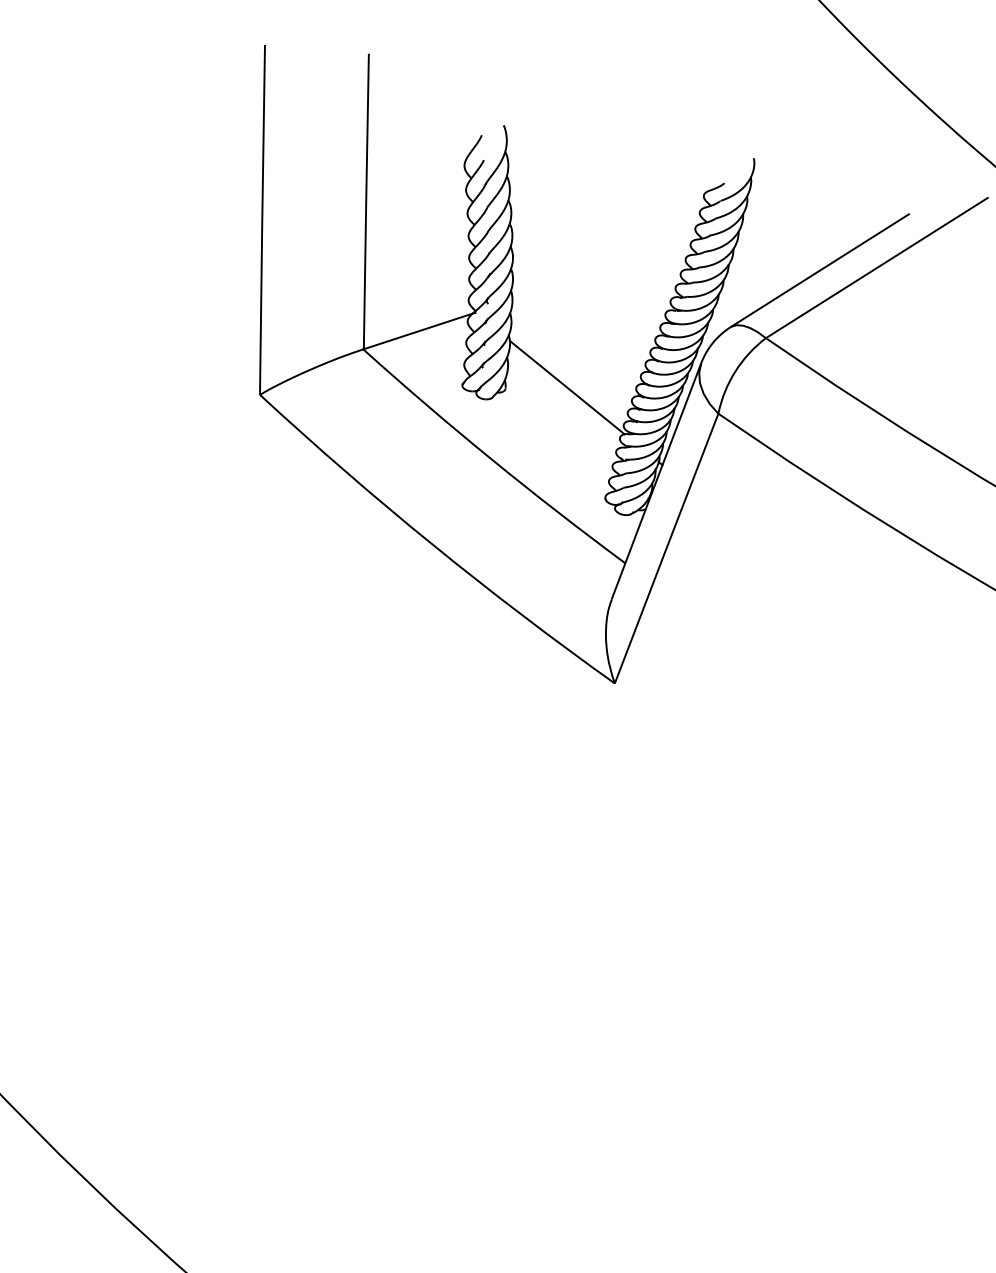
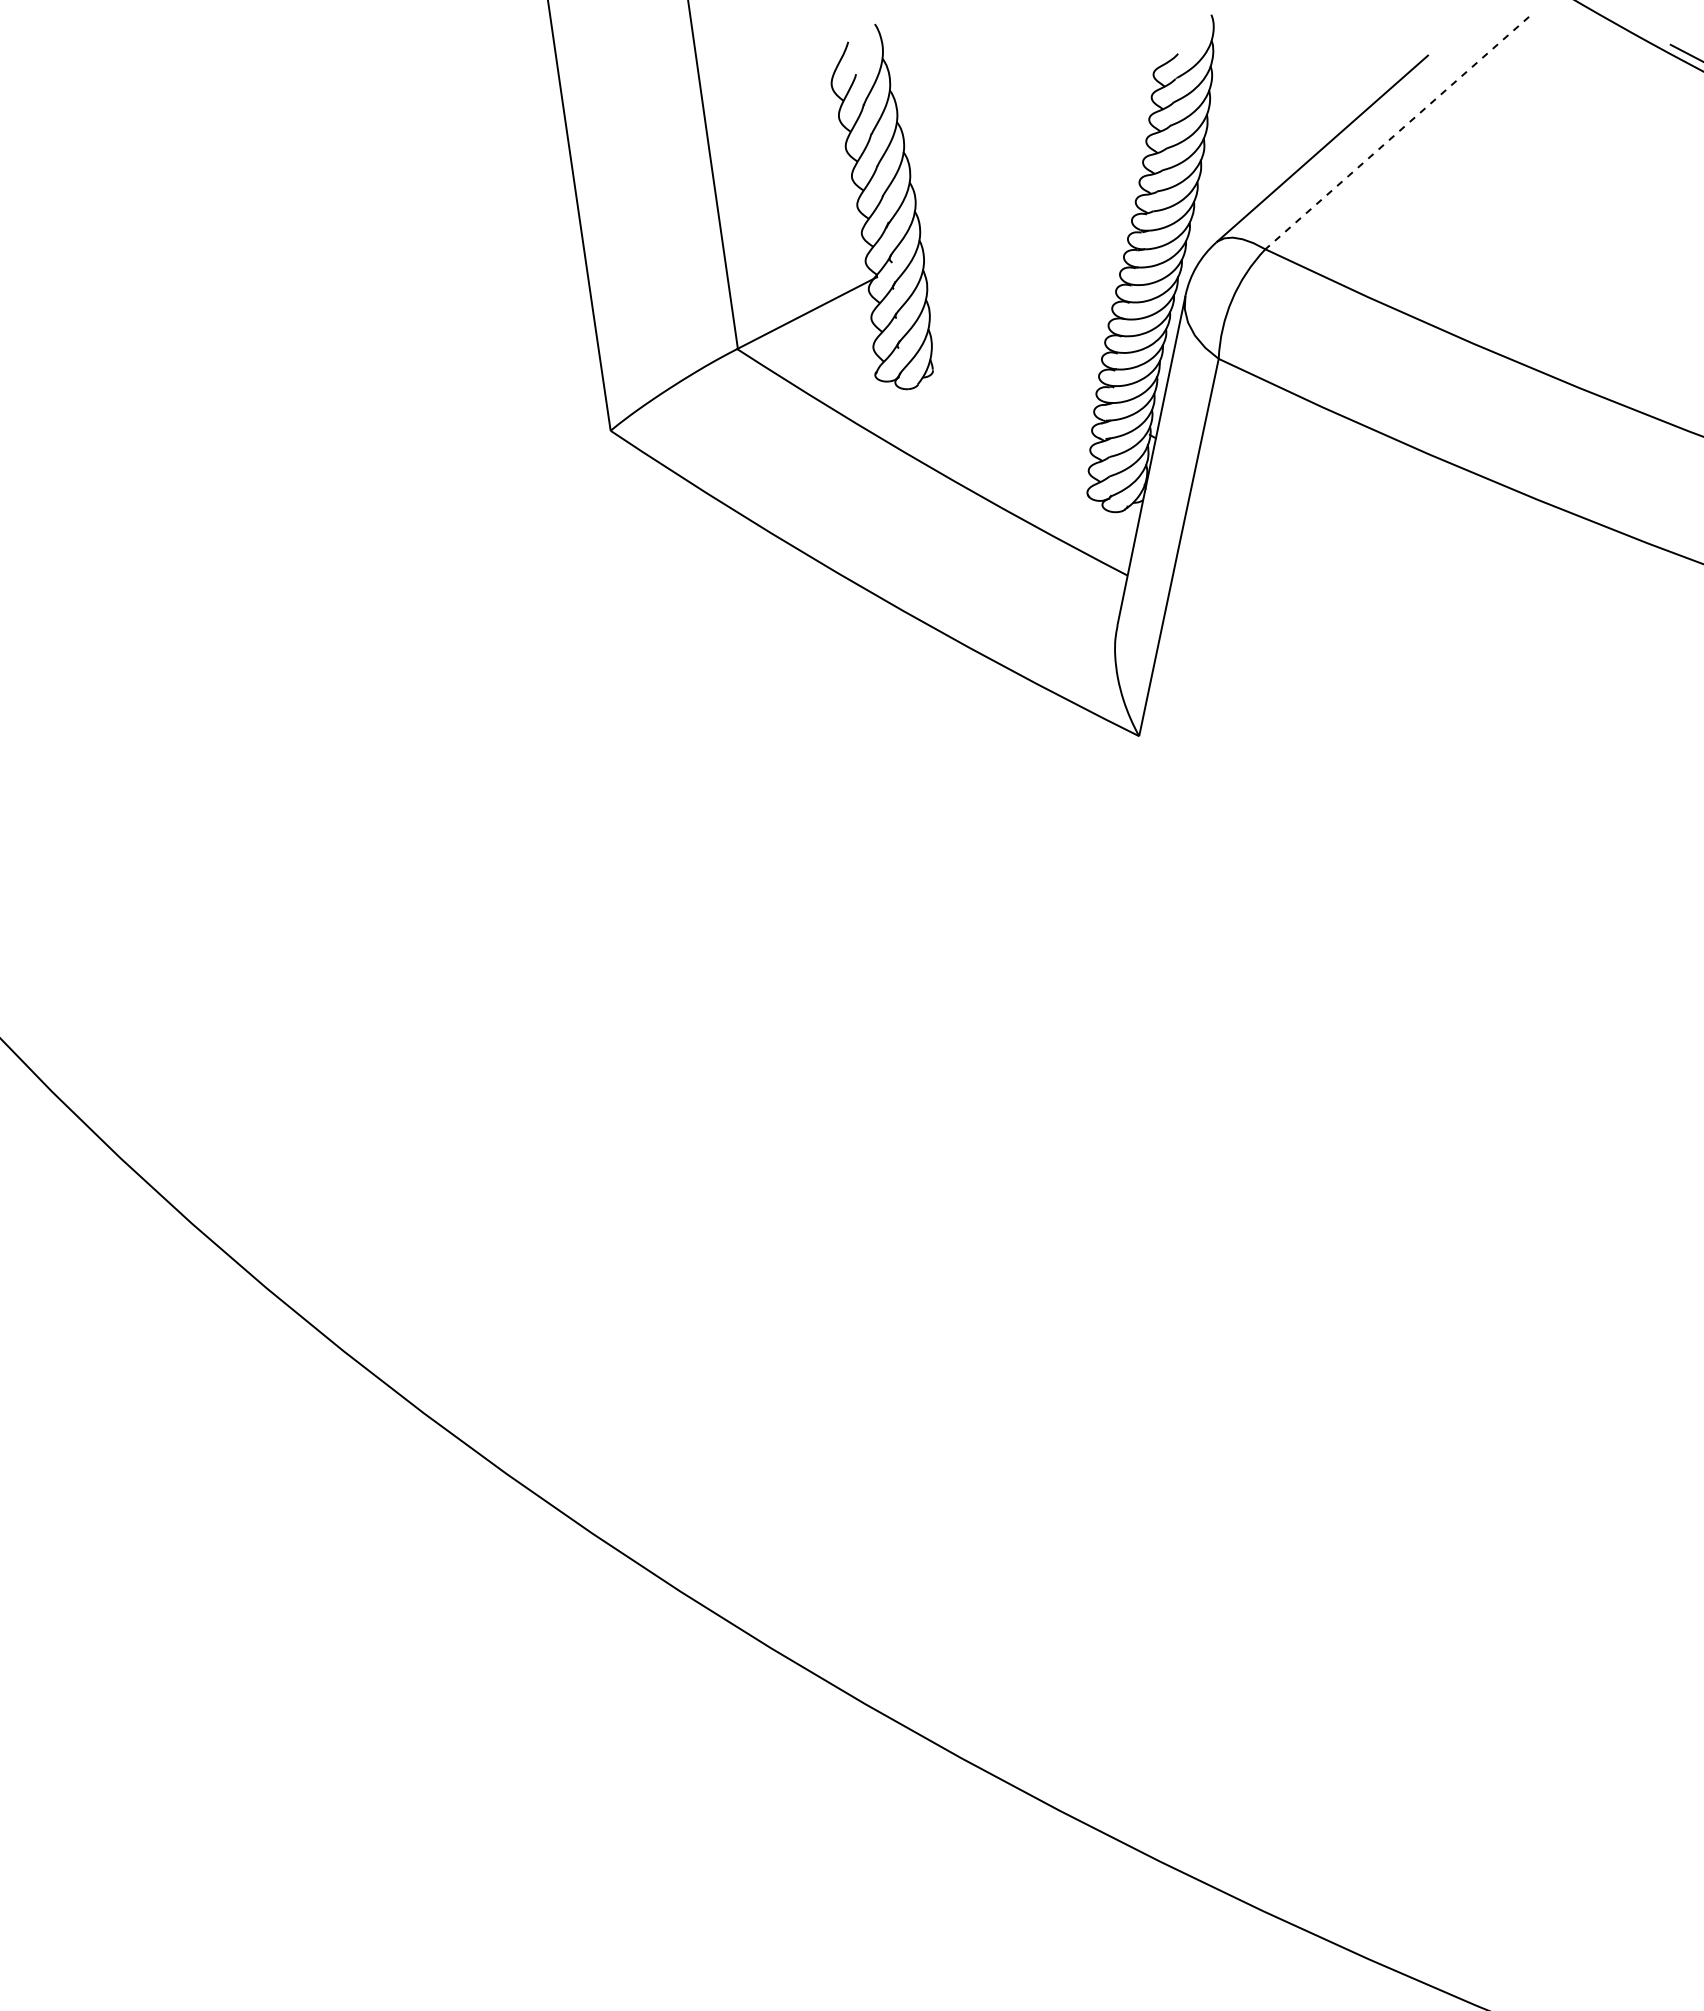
line: (876, 268) -> (1396, 134), solid -> dashed
line: (566, 387) -> (1013, 356), removed

